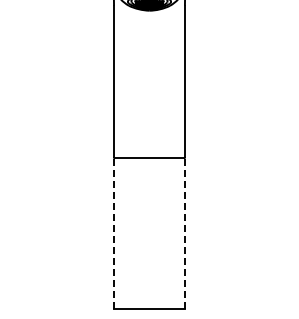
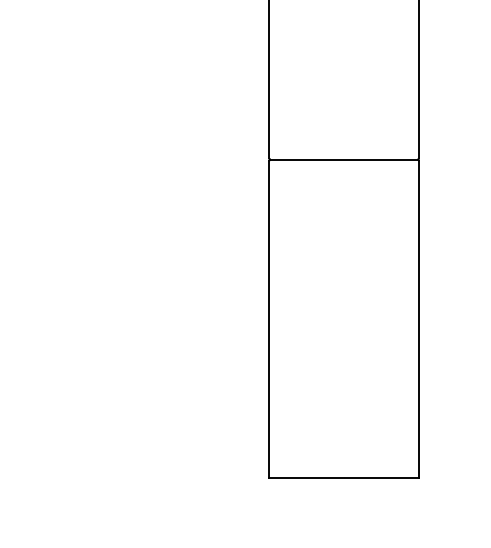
line: (114, 233) -> (270, 319), dashed -> solid
line: (184, 233) -> (418, 319), dashed -> solid

